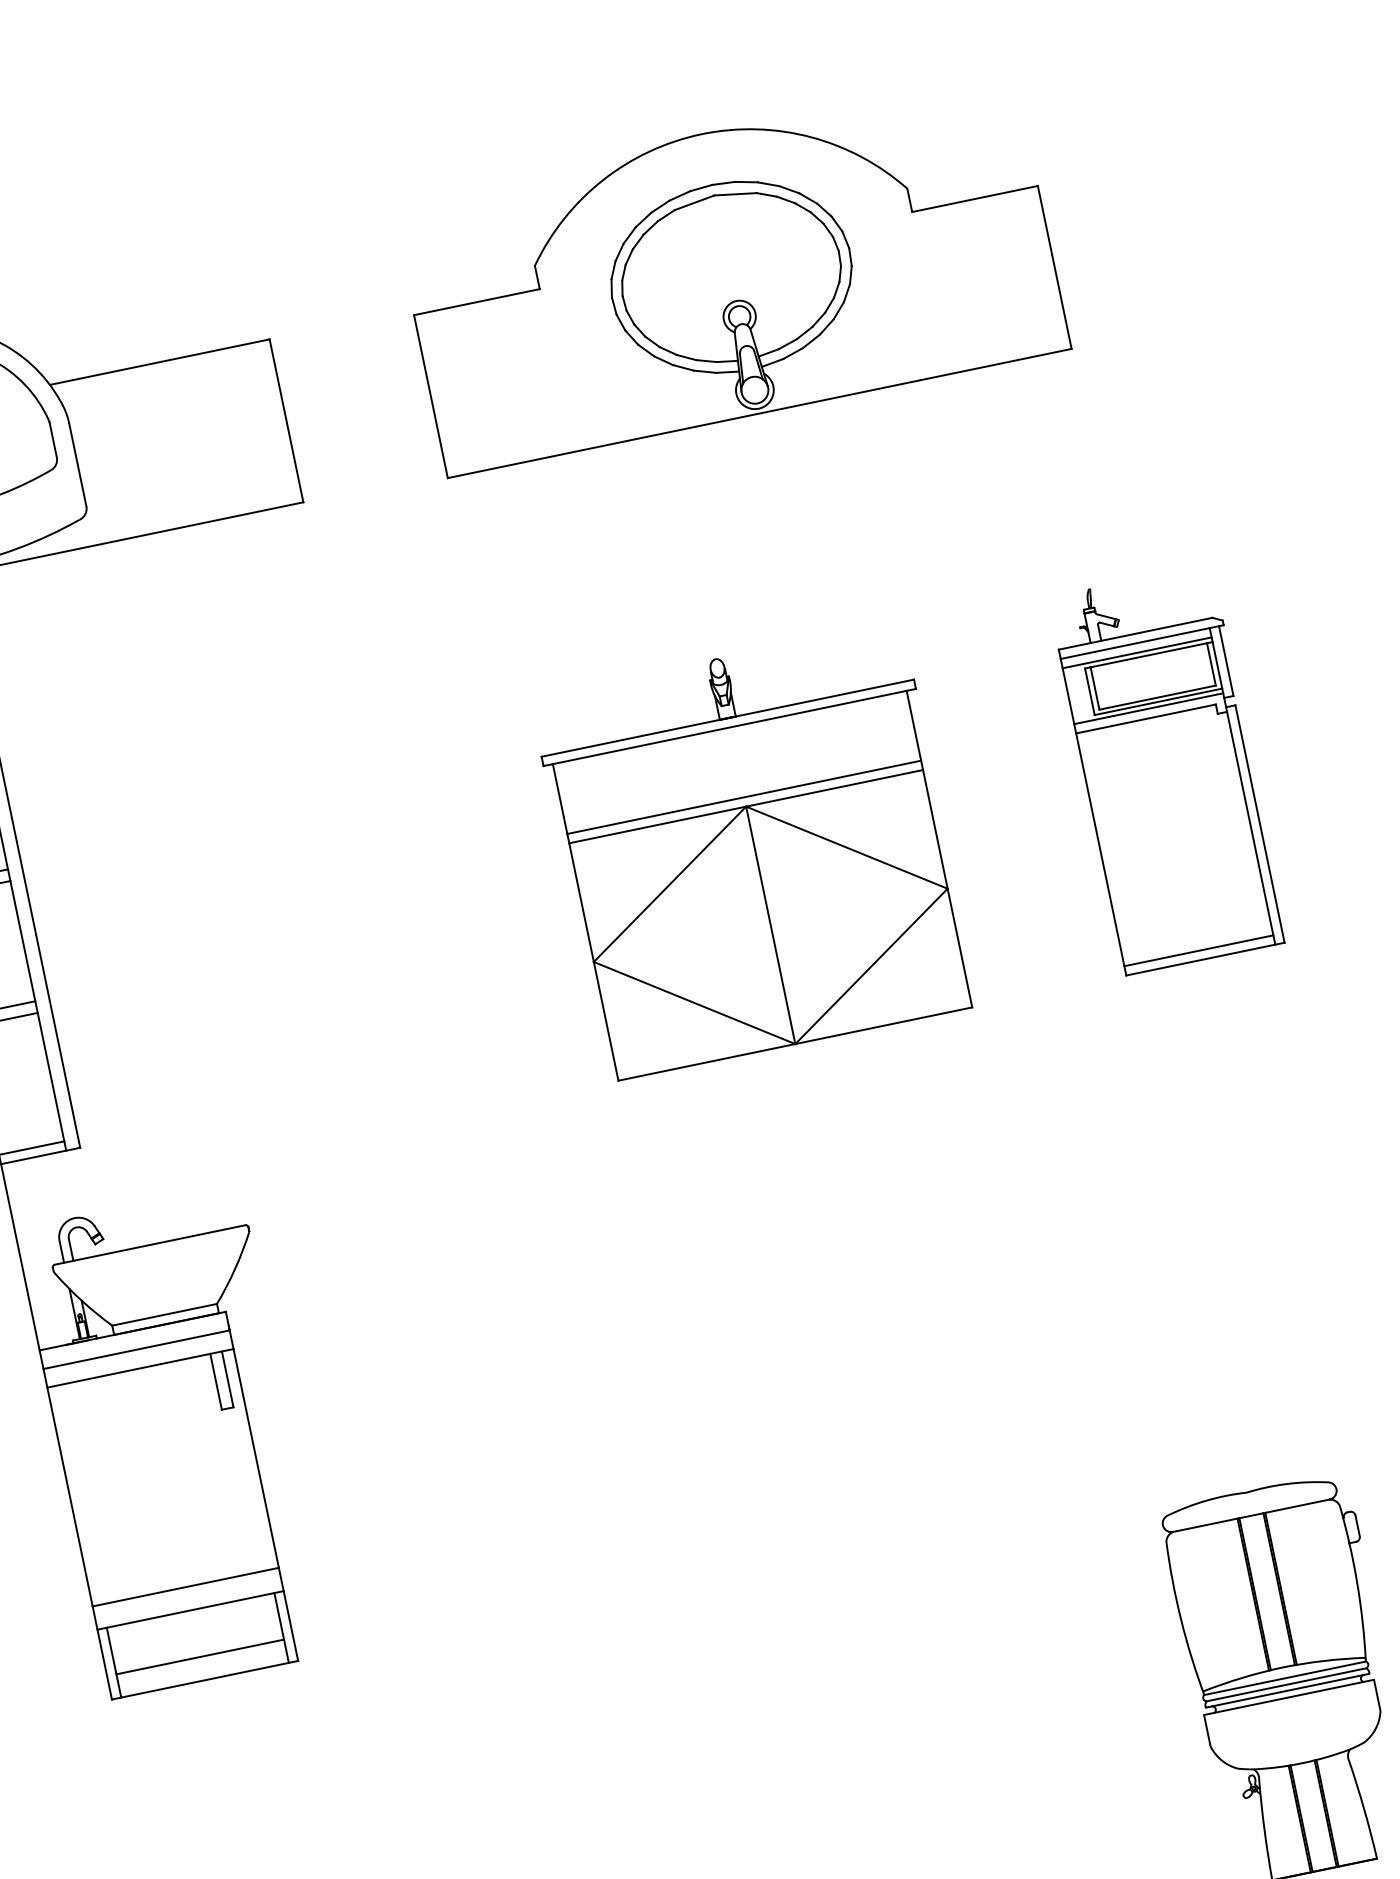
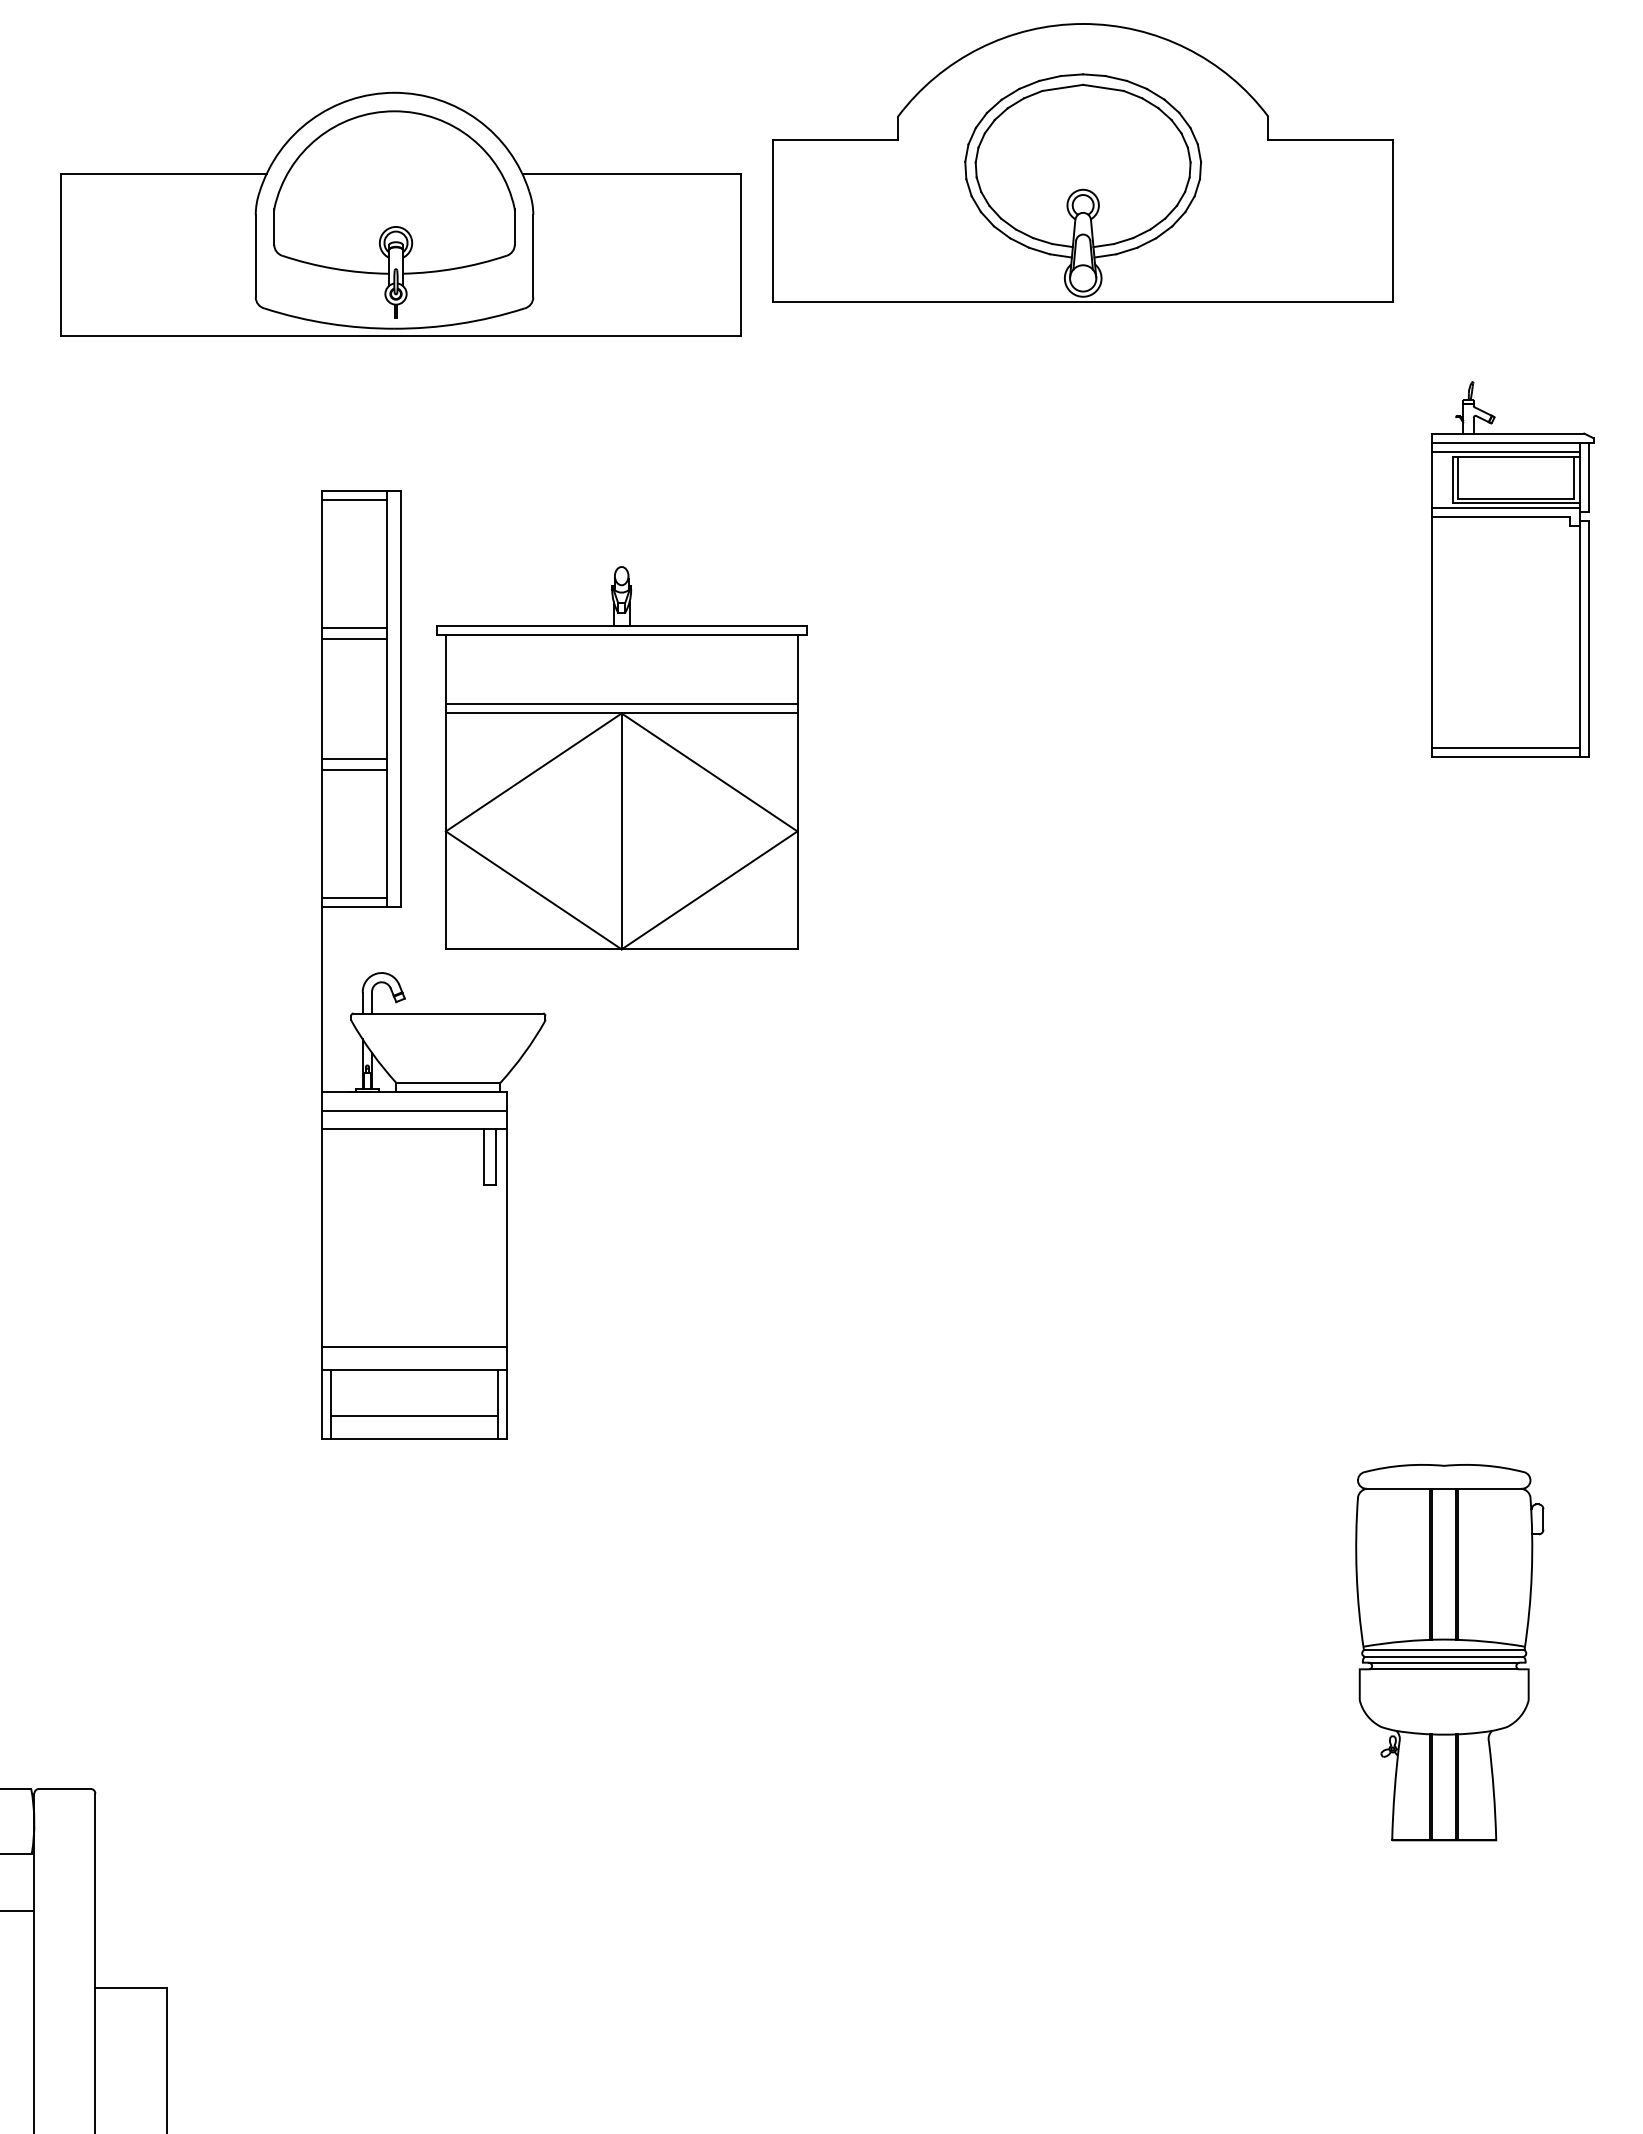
part: (730, 273) -> (1082, 162), moved
part: (1168, 769) -> (1512, 569), moved
part: (755, 852) -> (621, 758), moved

